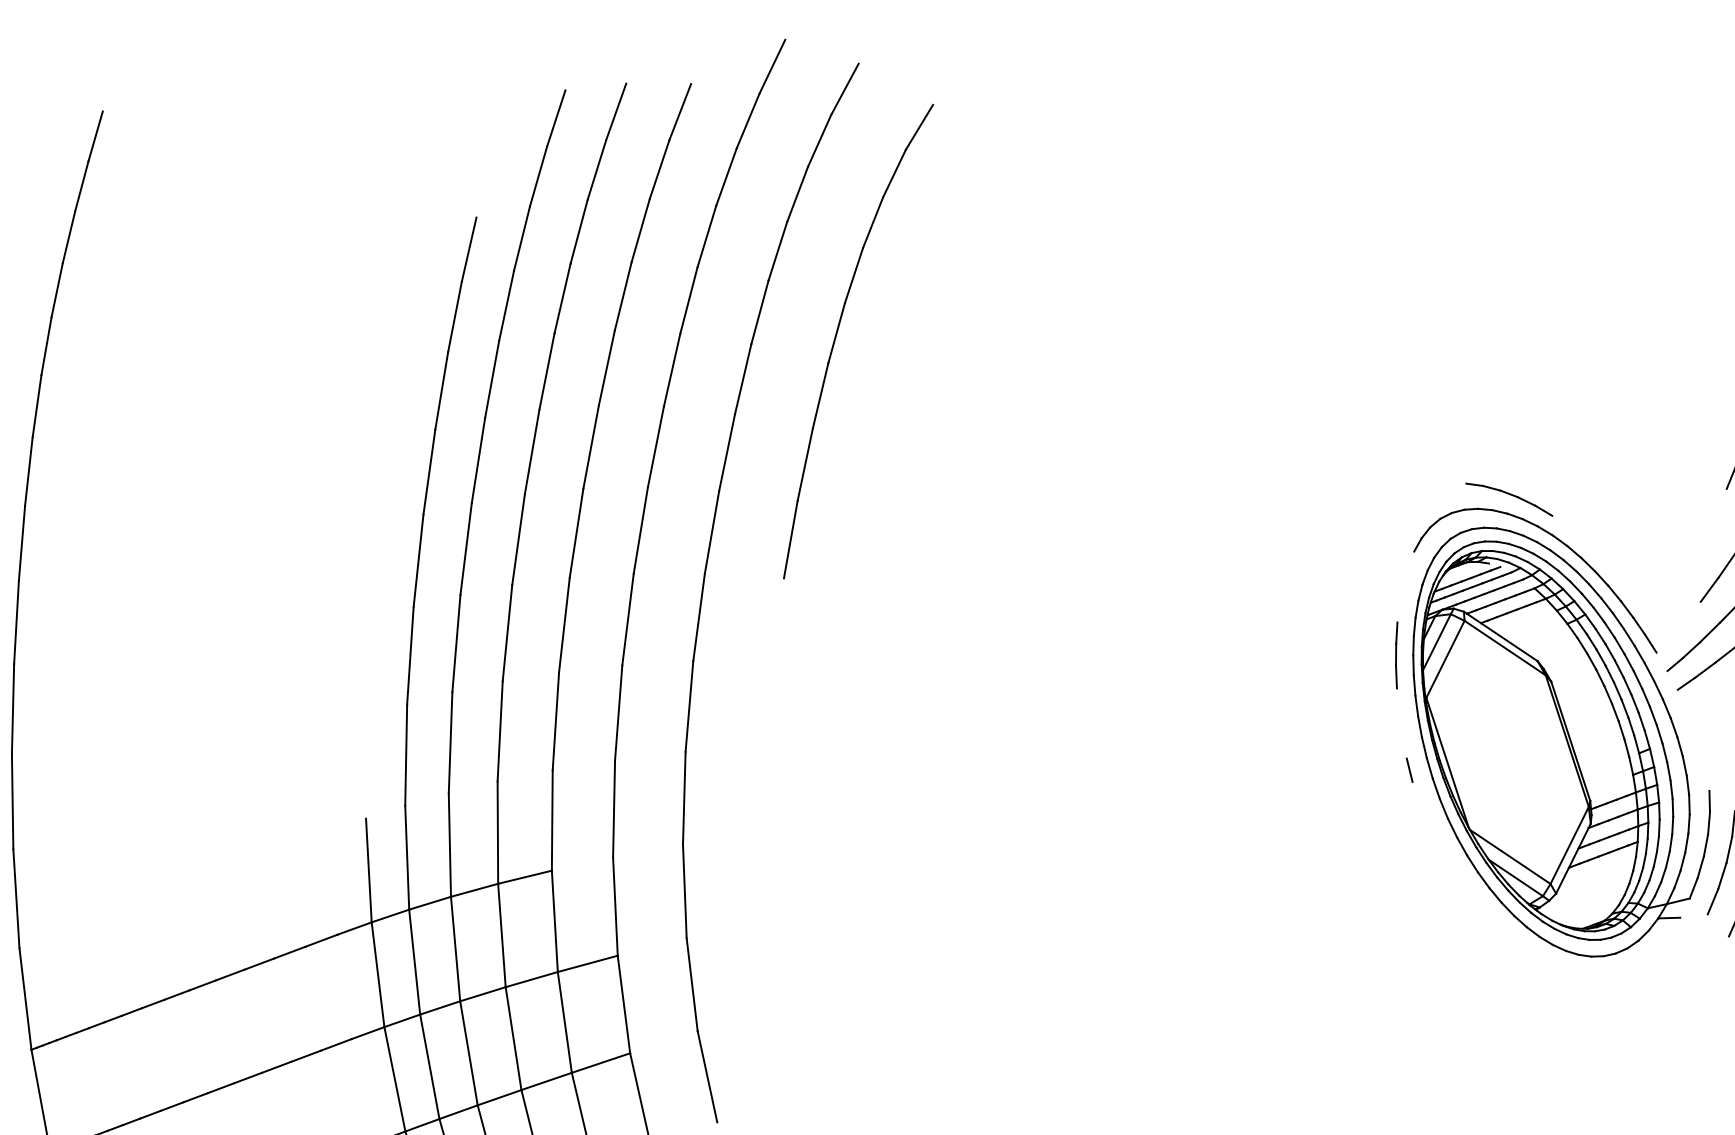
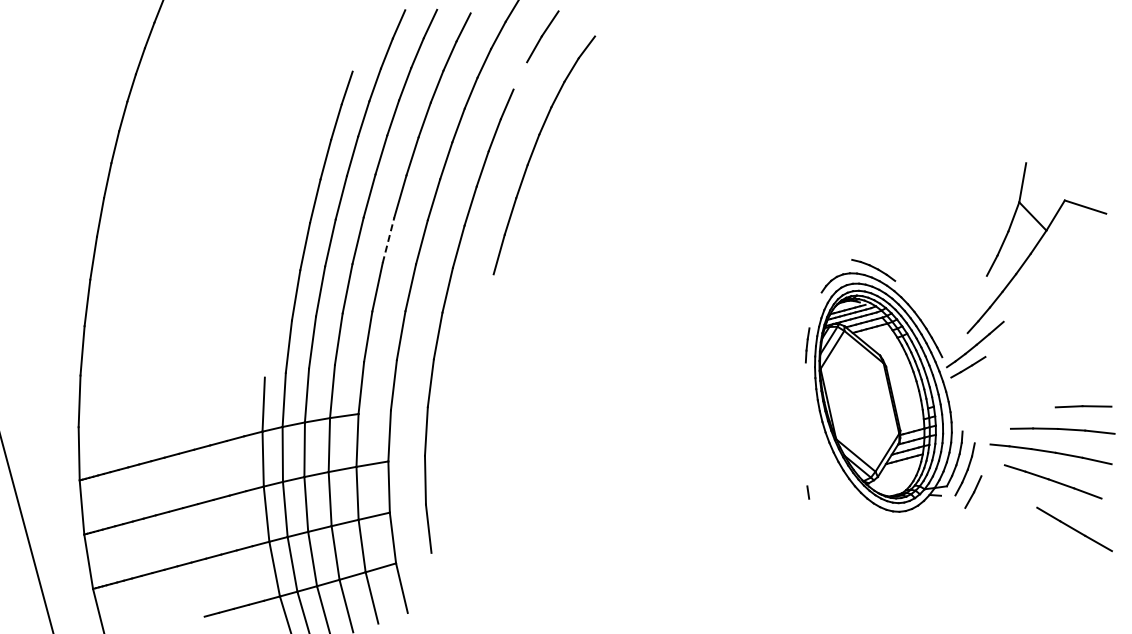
line: (797, 193) -> (520, 75), removed
line: (576, 533) -> (388, 240), solid -> dashed
line: (1410, 770) -> (808, 492), moved

